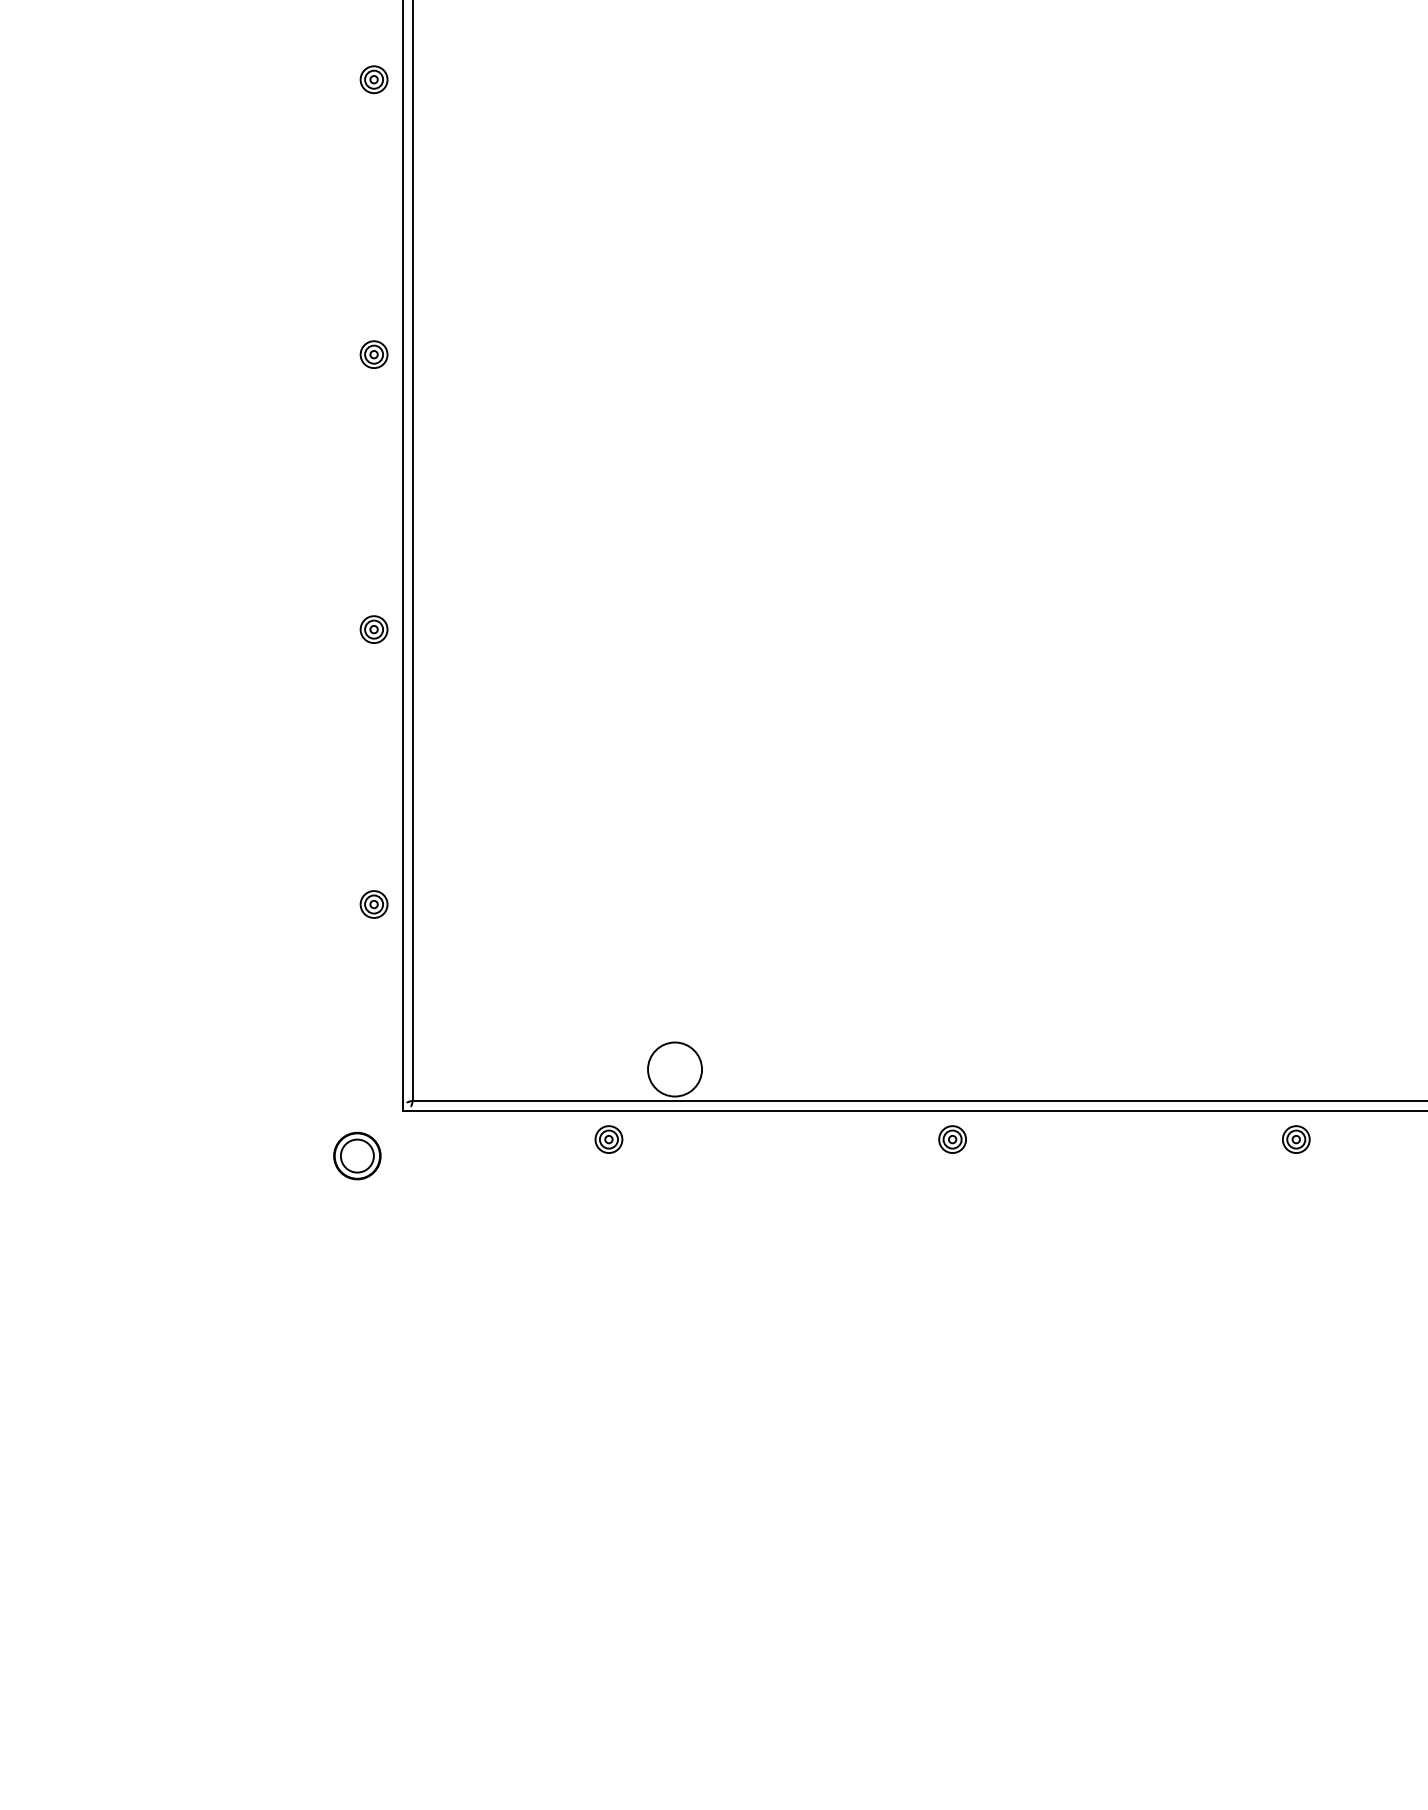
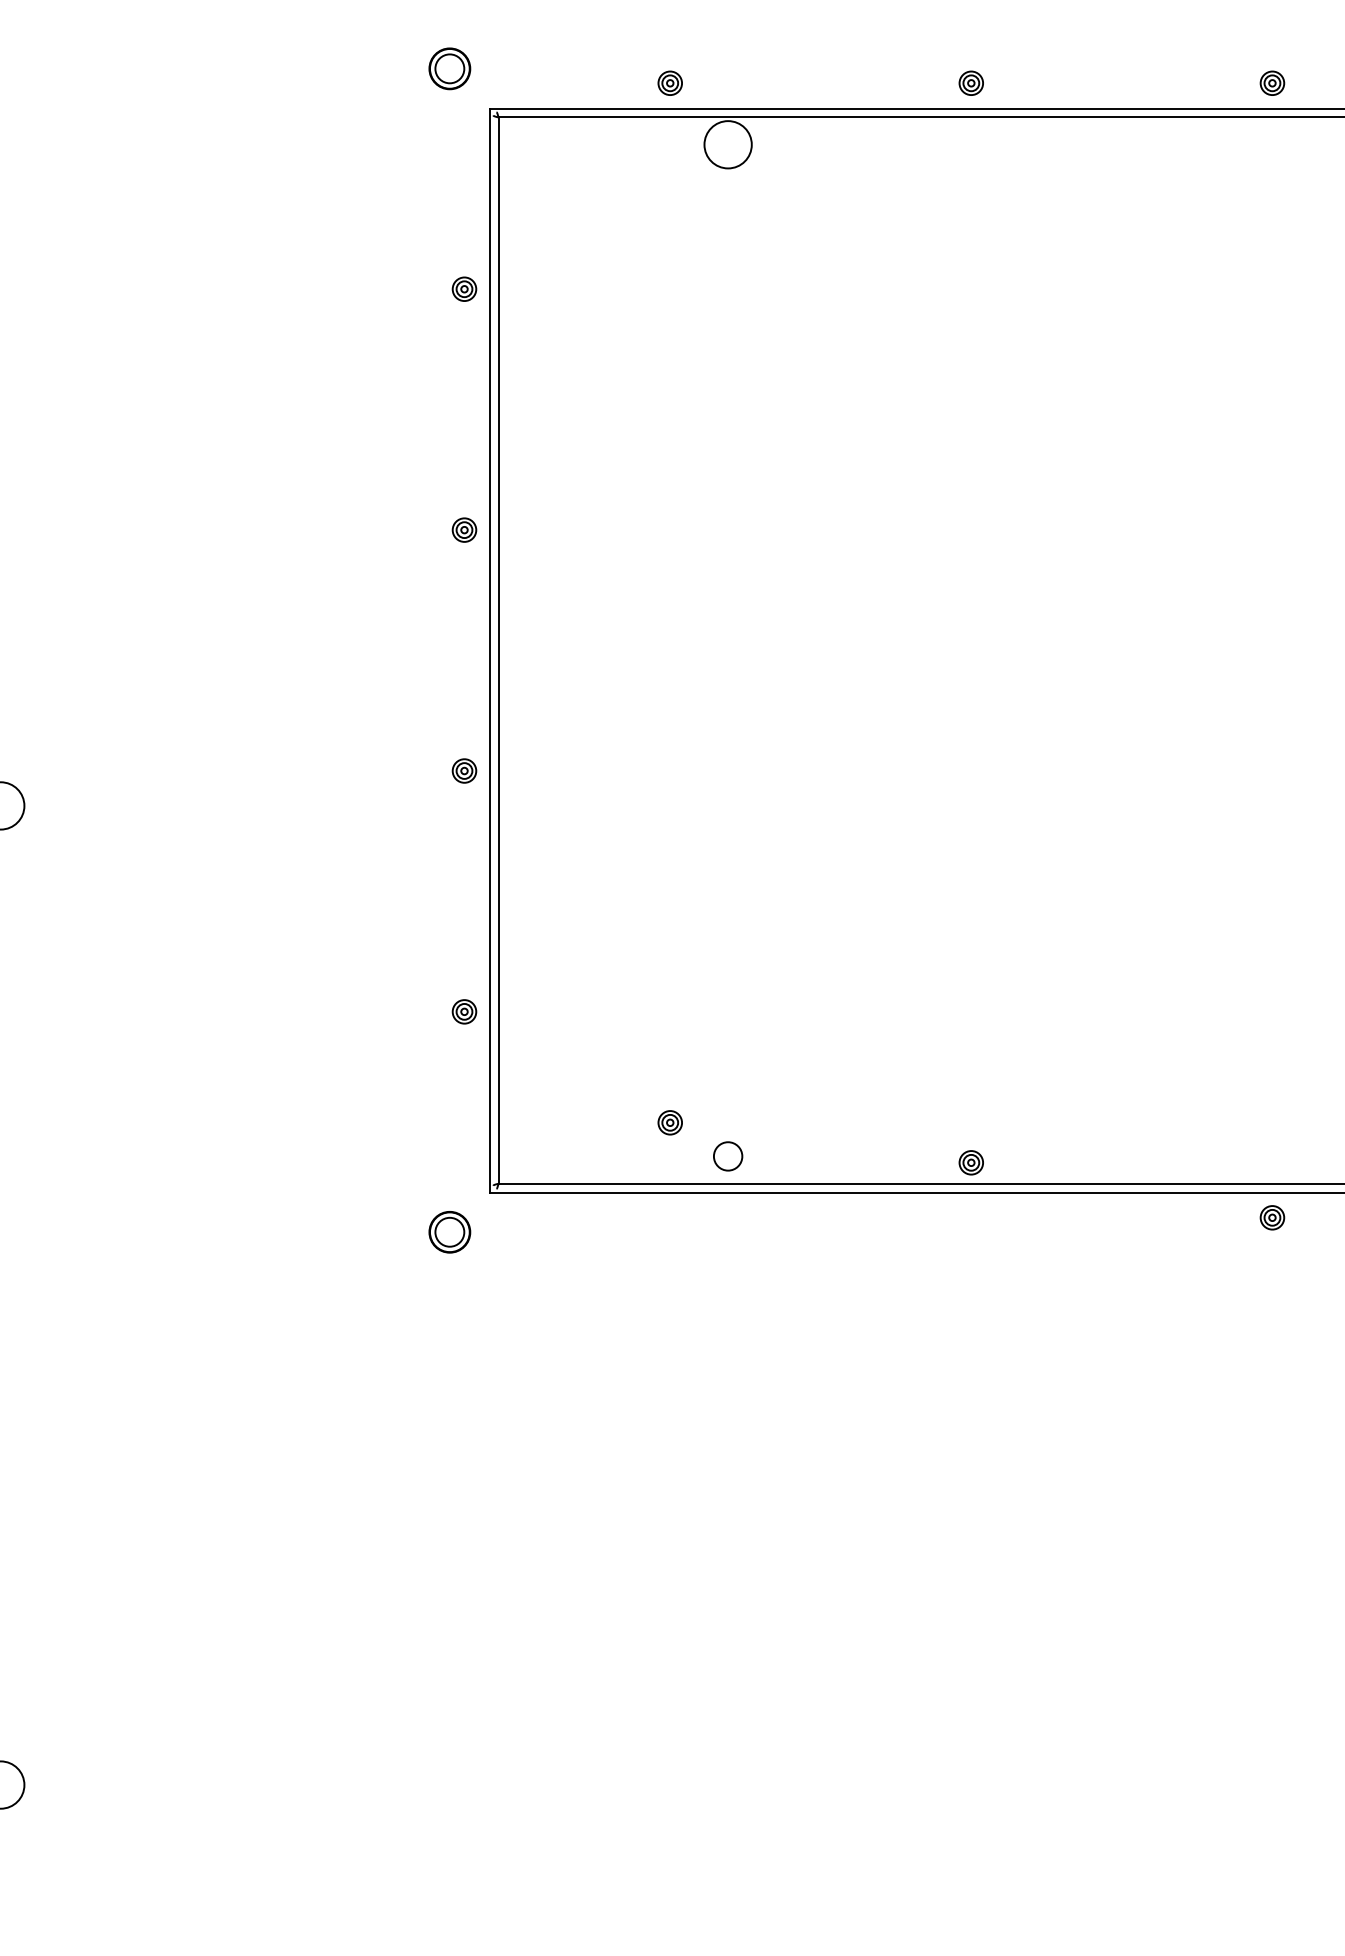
circle: (674, 1069) -> (727, 1156), size x0.6
part: (608, 1139) -> (669, 1122), moved
part: (951, 1139) -> (970, 1162), moved

